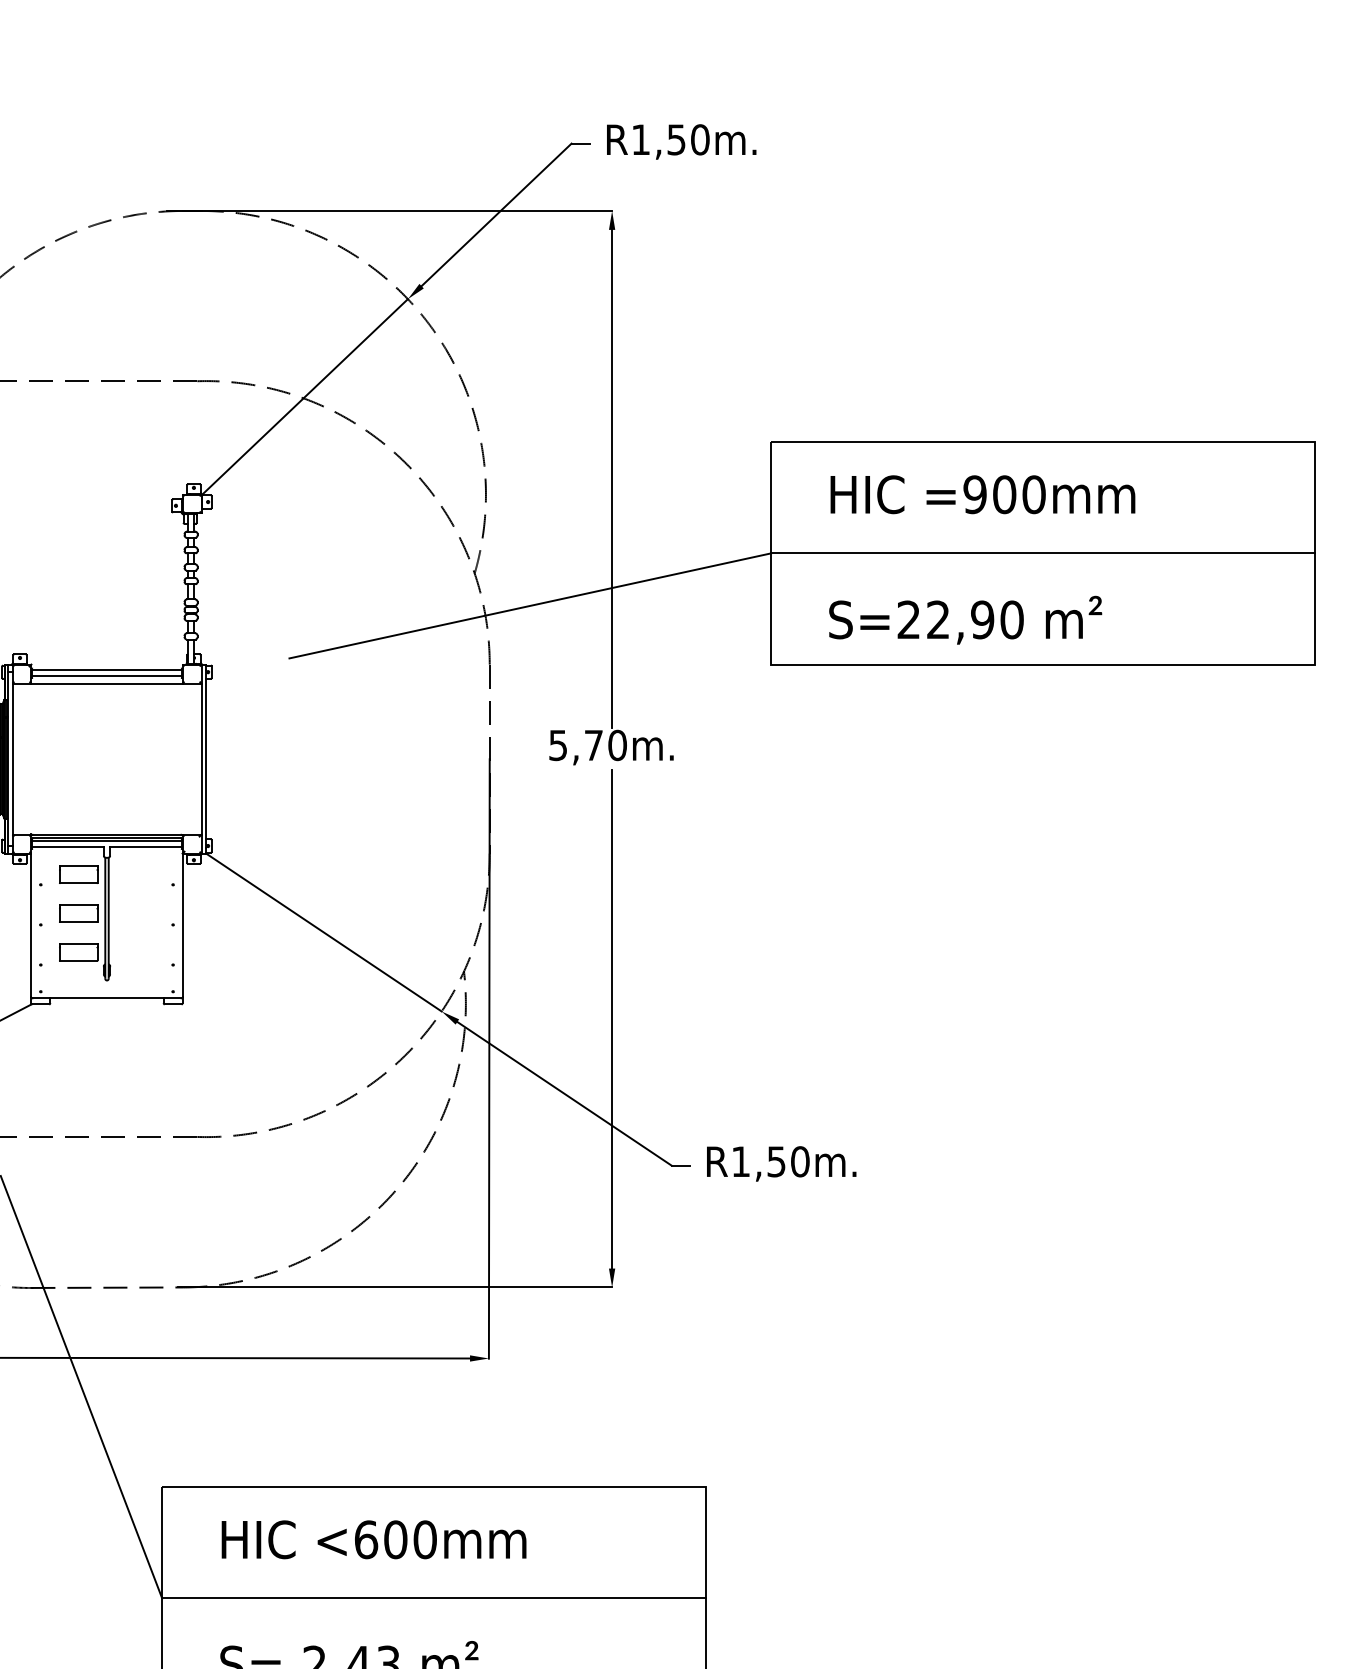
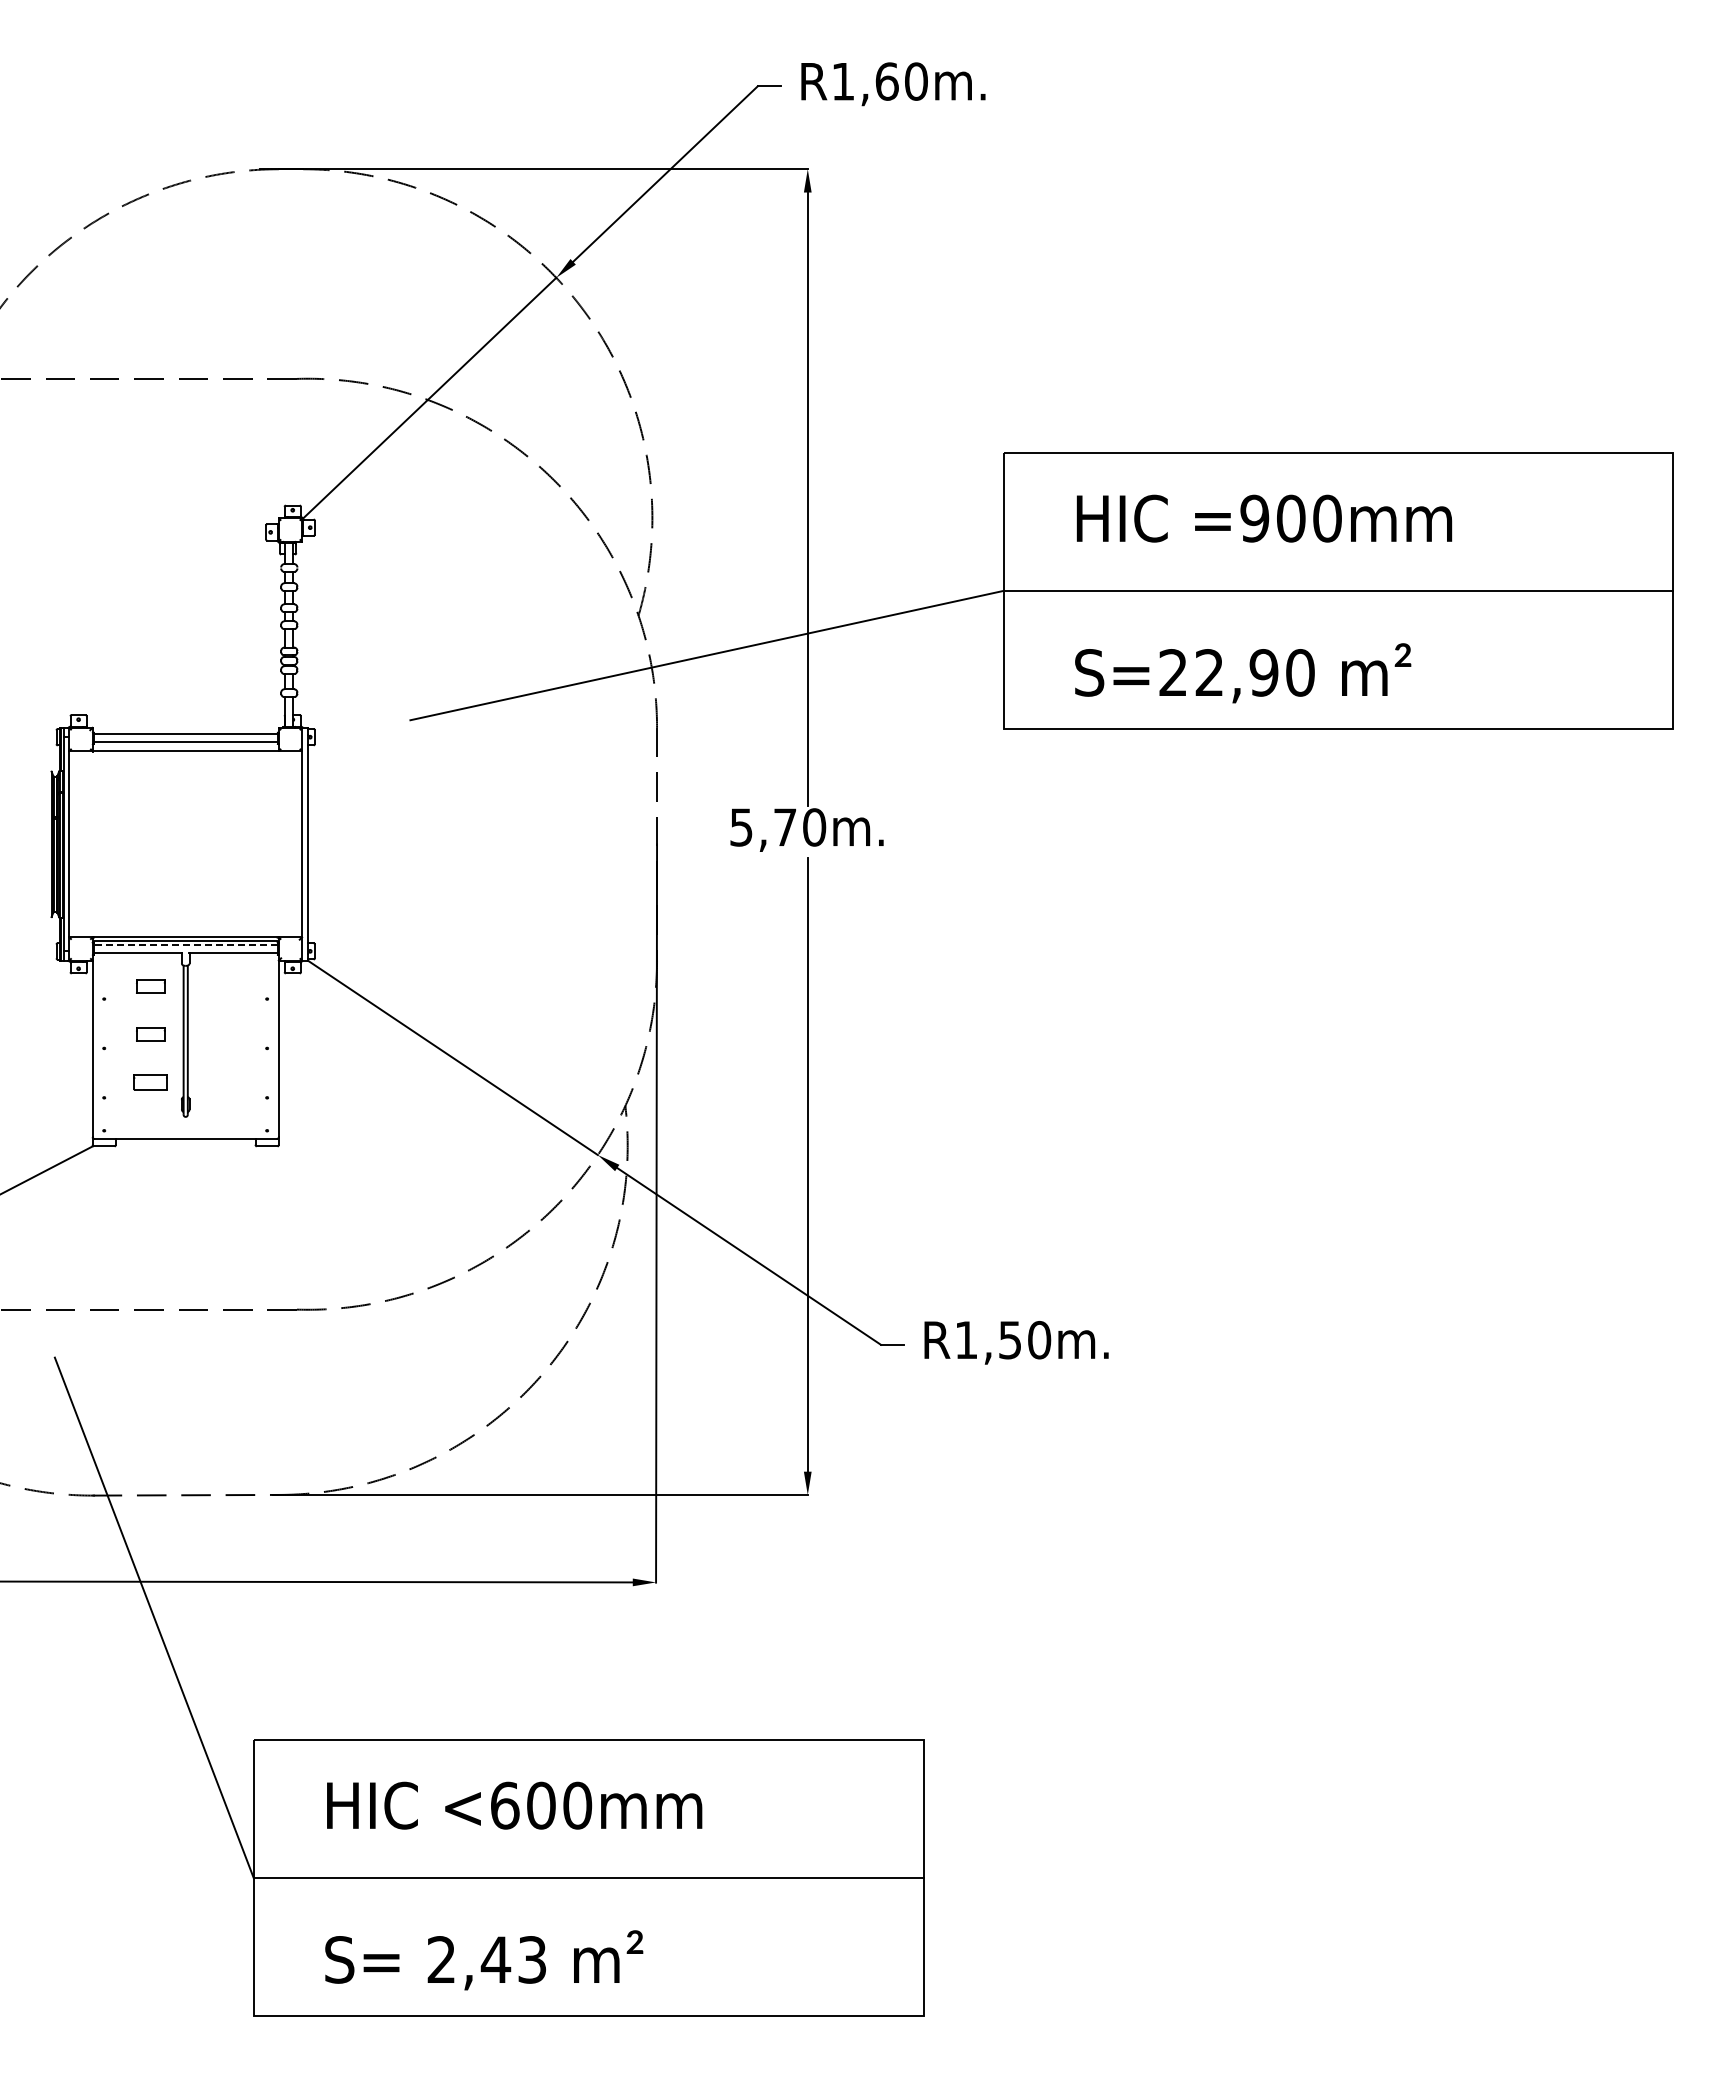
text: (676, 139) -> (886, 81), R1,50m. -> R1,60m.
line: (106, 841) -> (185, 945), solid -> dashed
part: (78, 874) -> (150, 986), size x0.6
part: (78, 913) -> (150, 1034), size x0.6
part: (78, 952) -> (150, 1082), size x0.7

